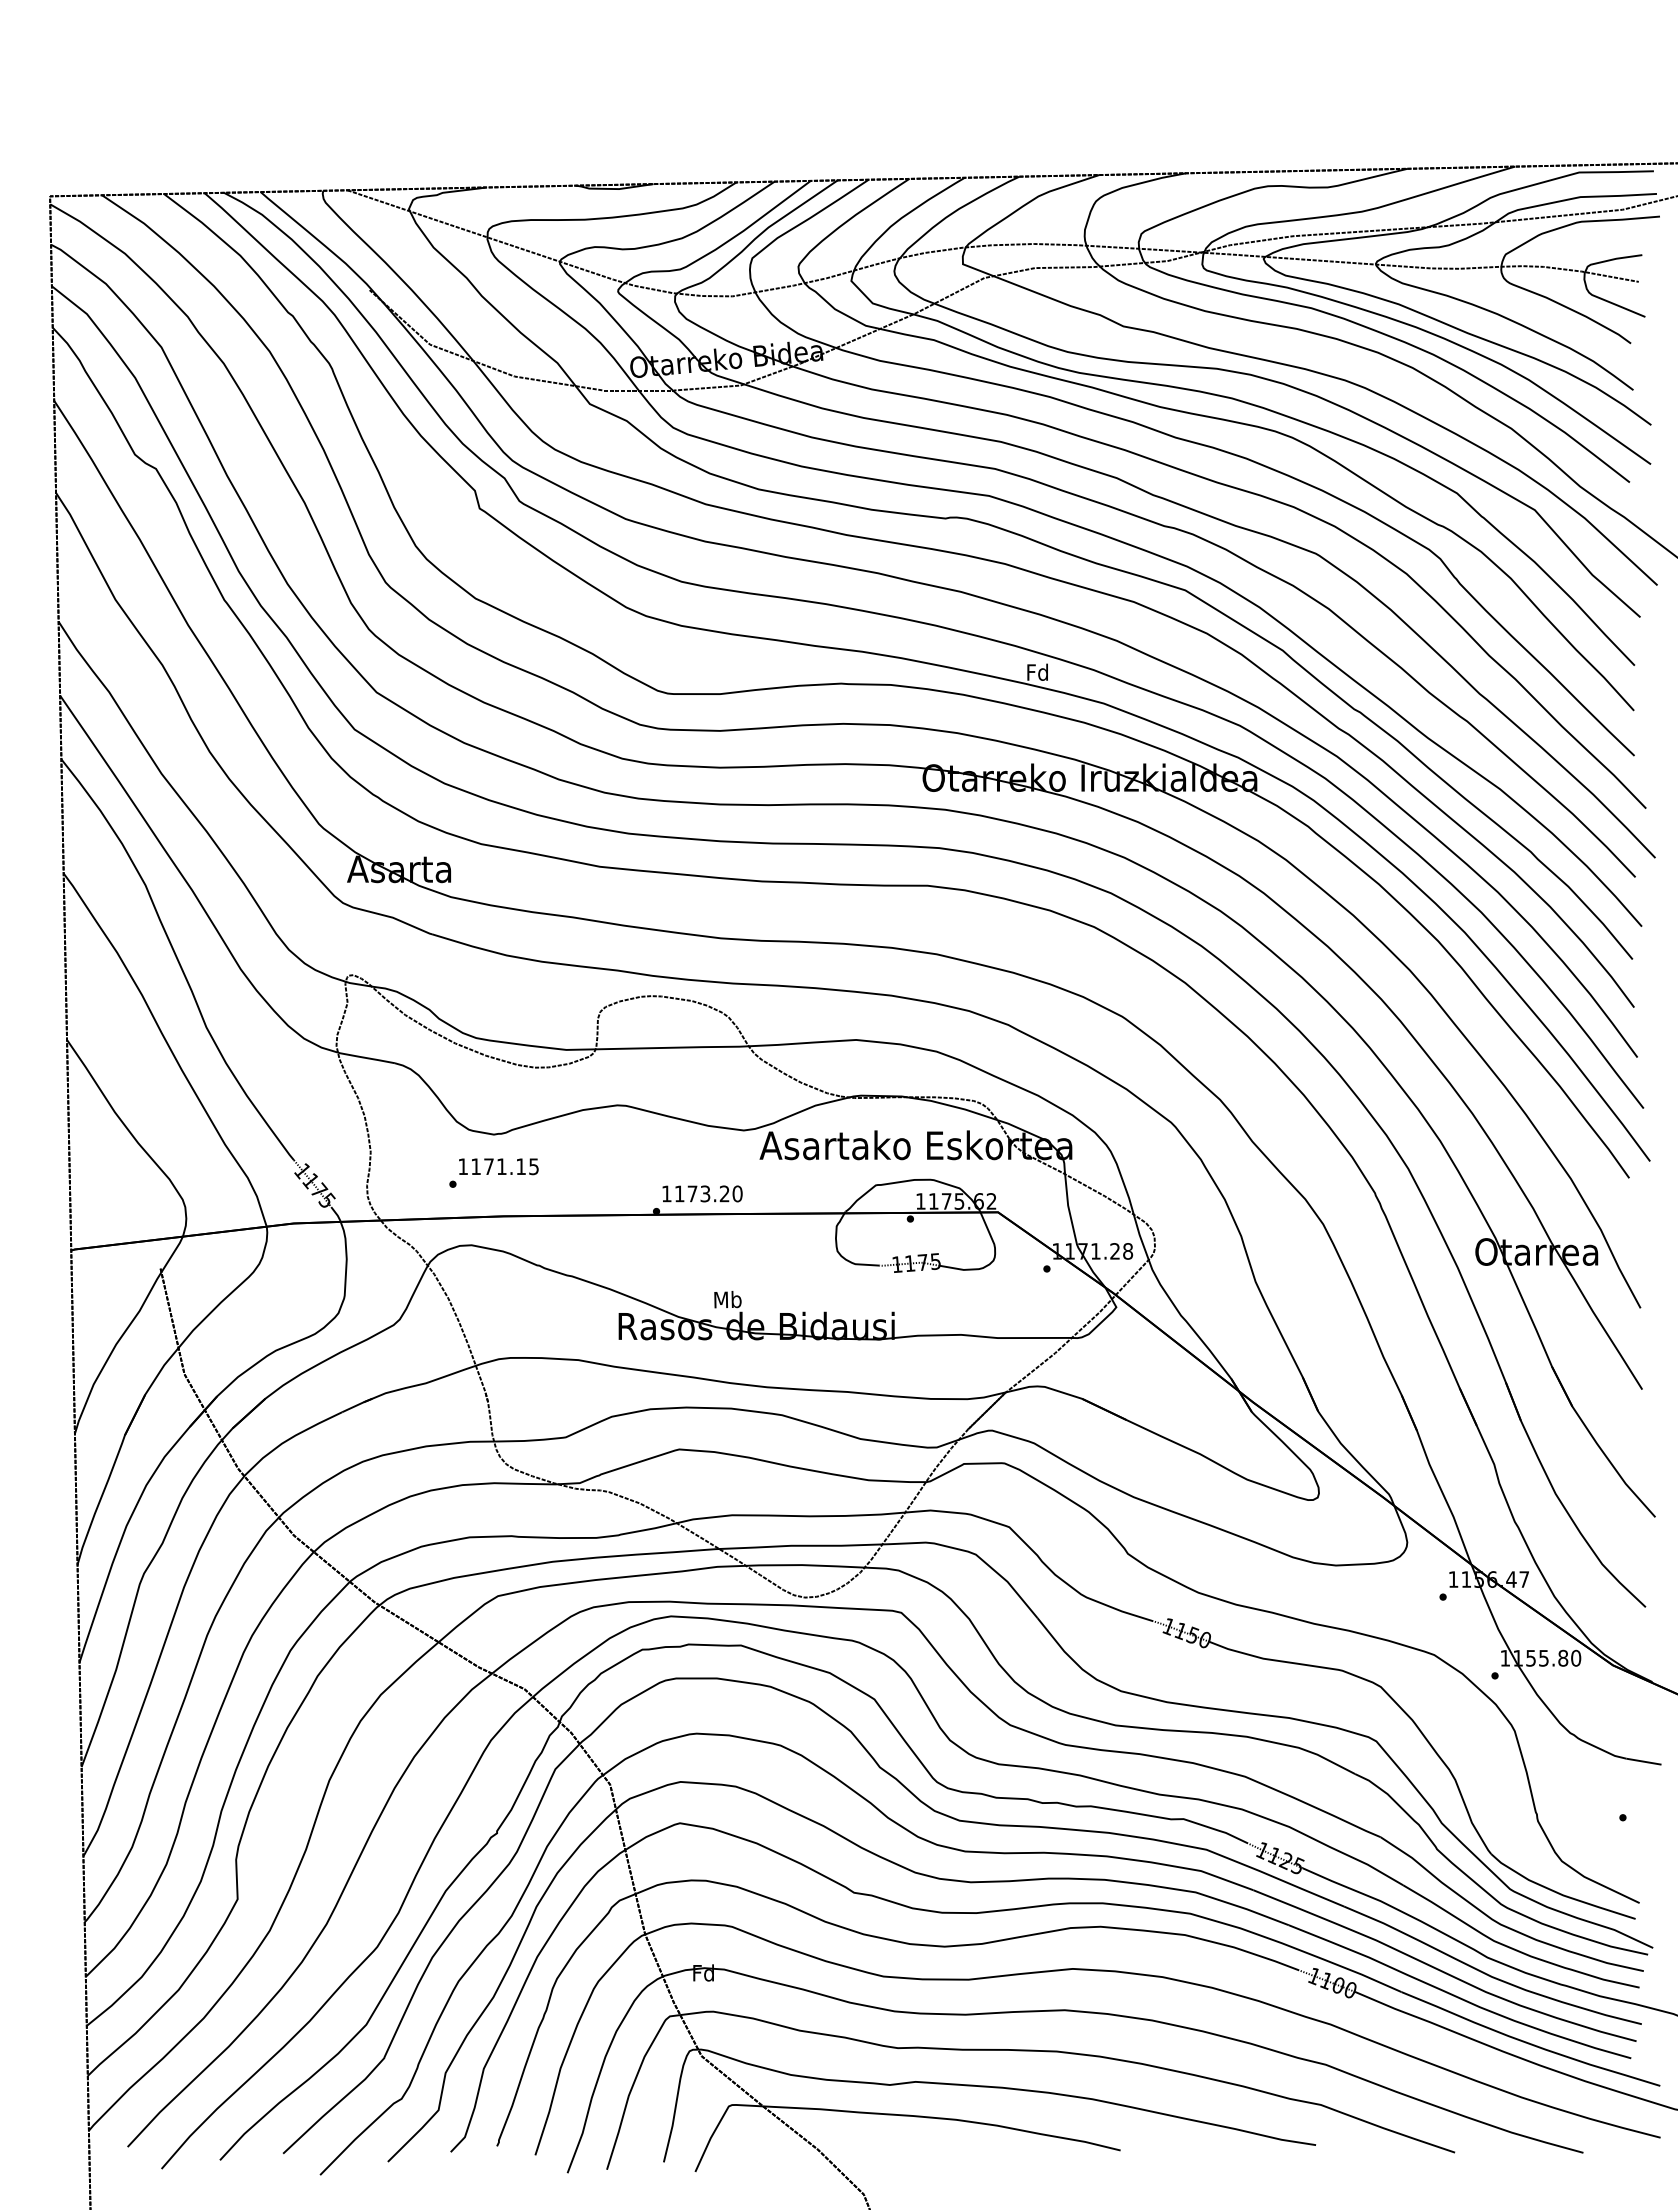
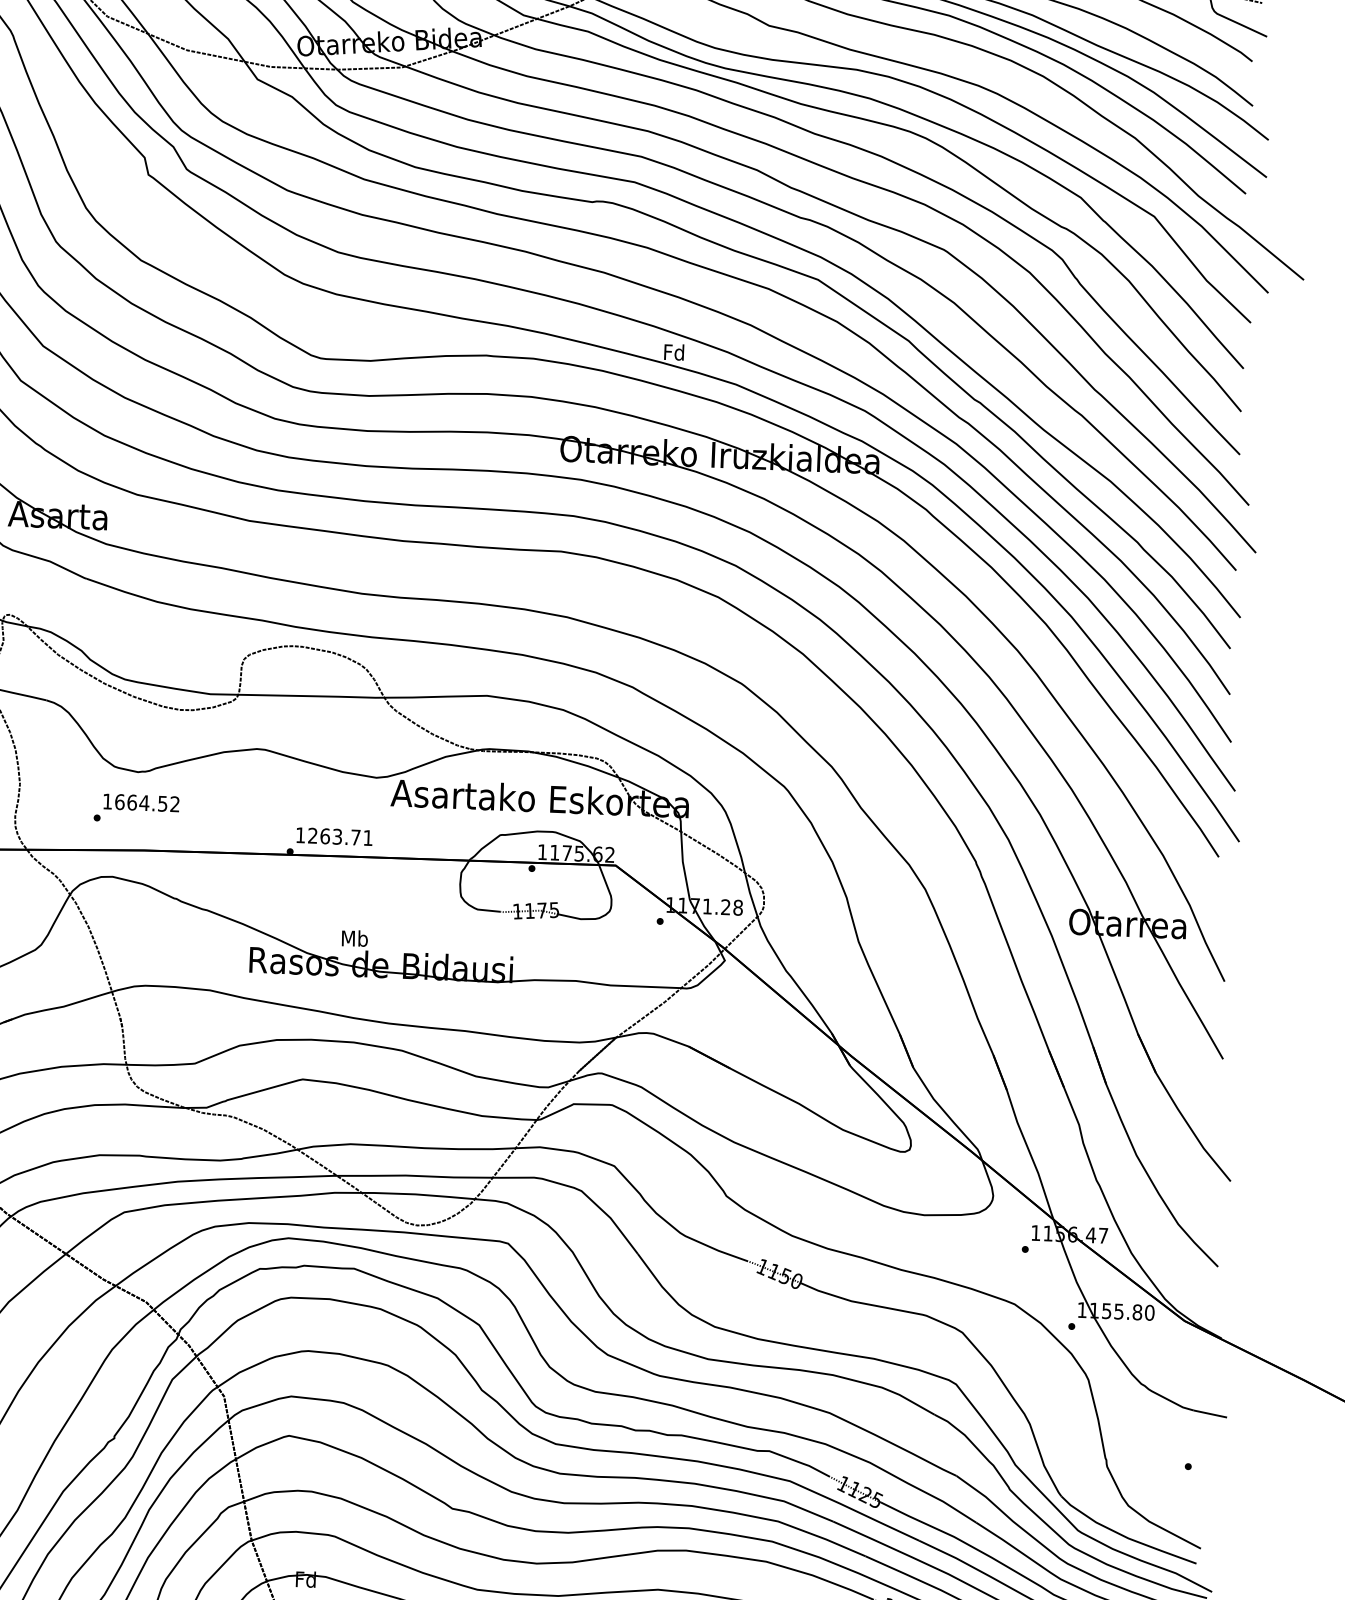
text: (504, 1166) -> (146, 802), 1171.15 -> 1664.52
text: (708, 1193) -> (340, 836), 1173.20 -> 1263.71

